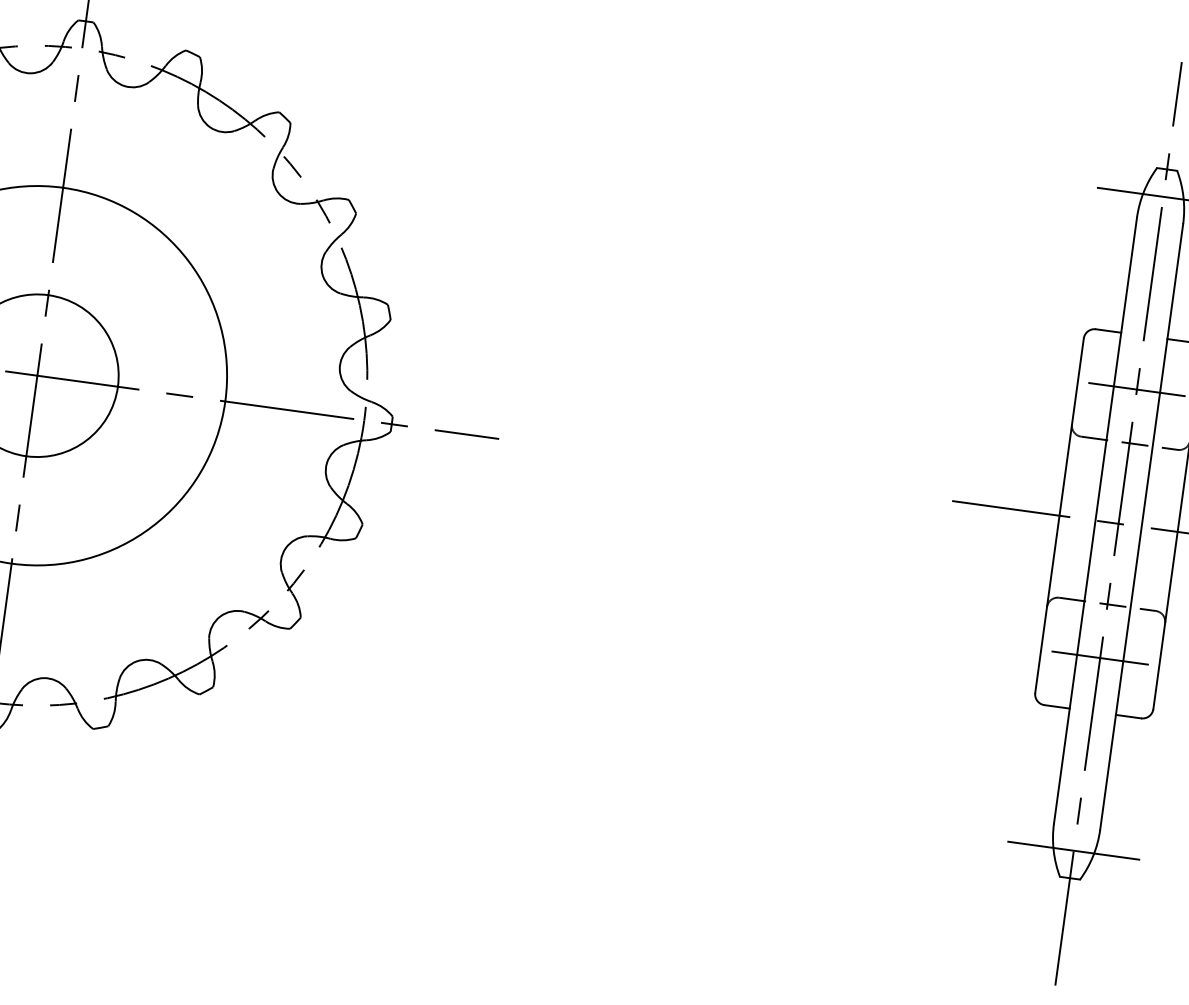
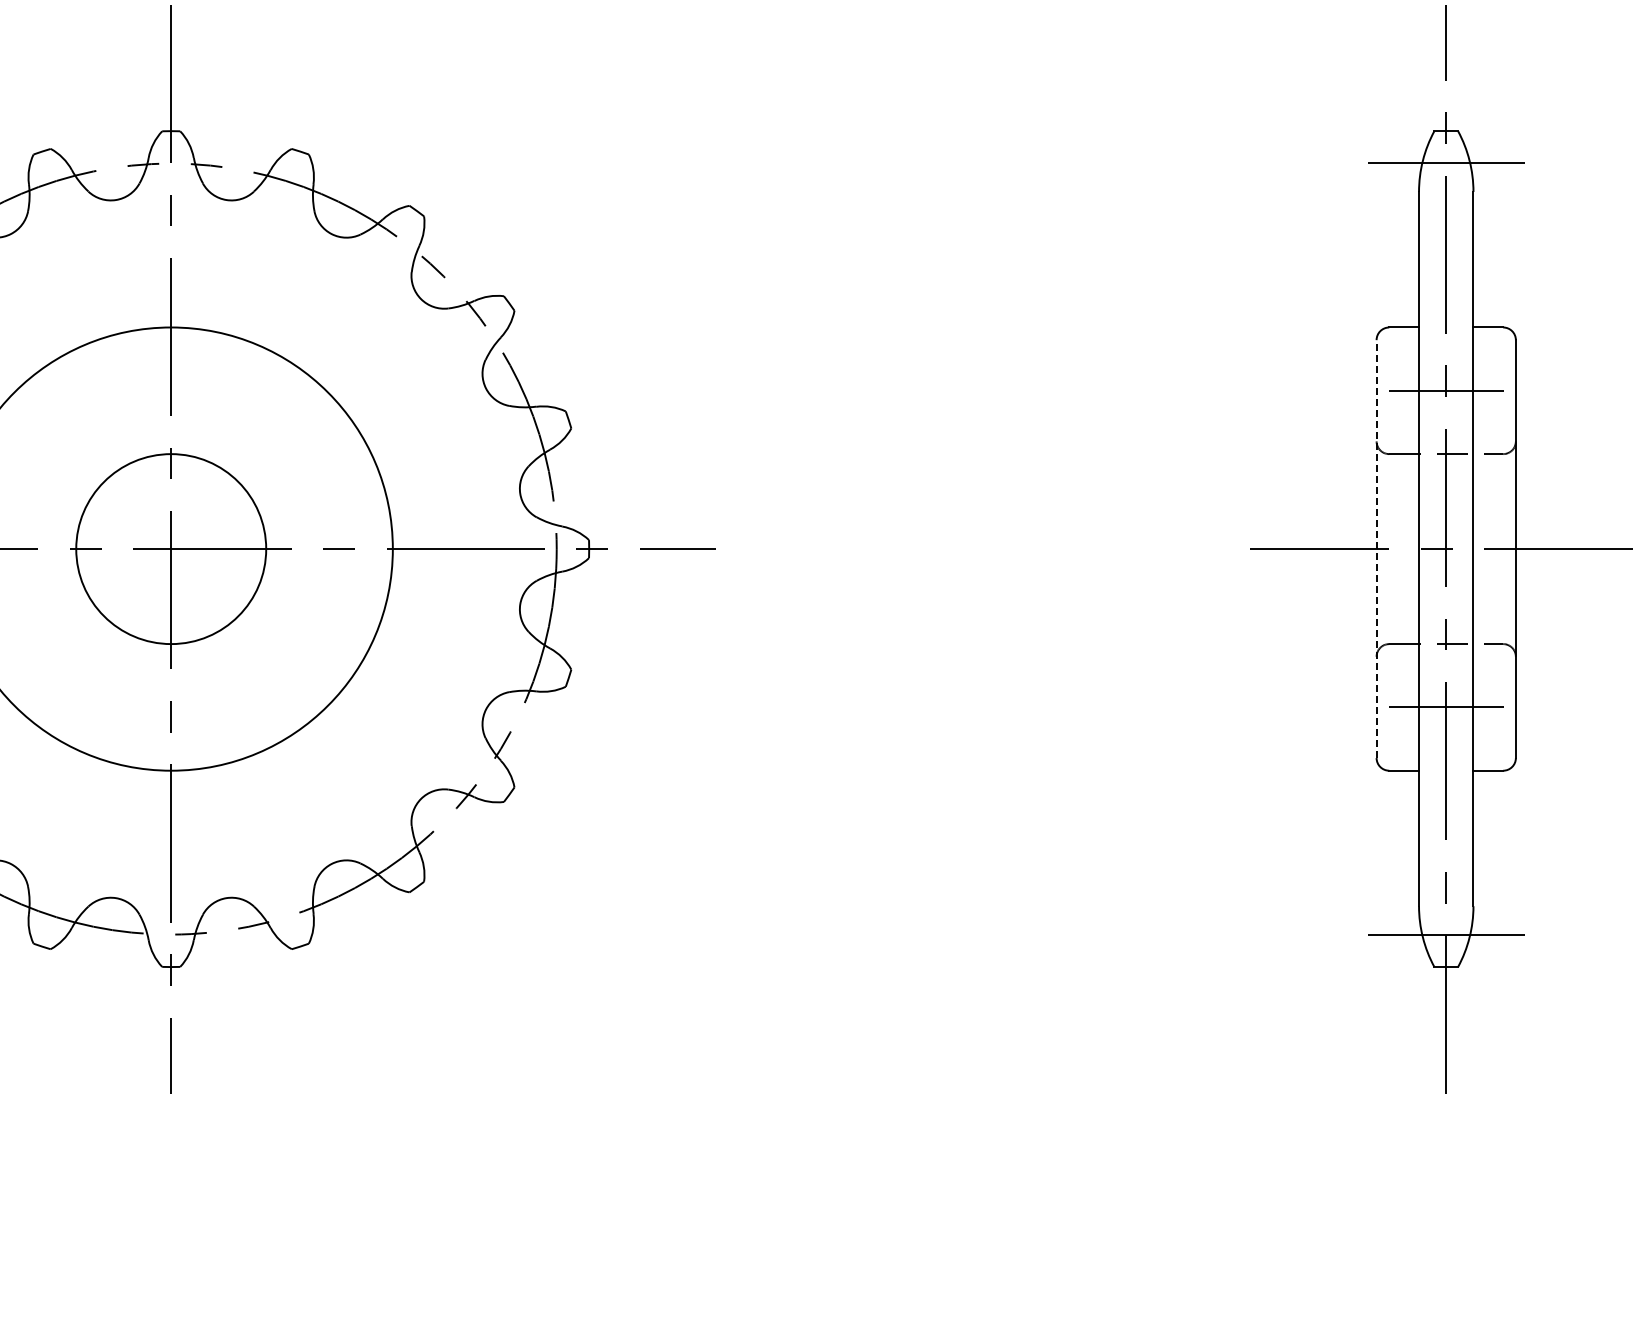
line: (1059, 516) -> (1376, 549), solid -> dashed

